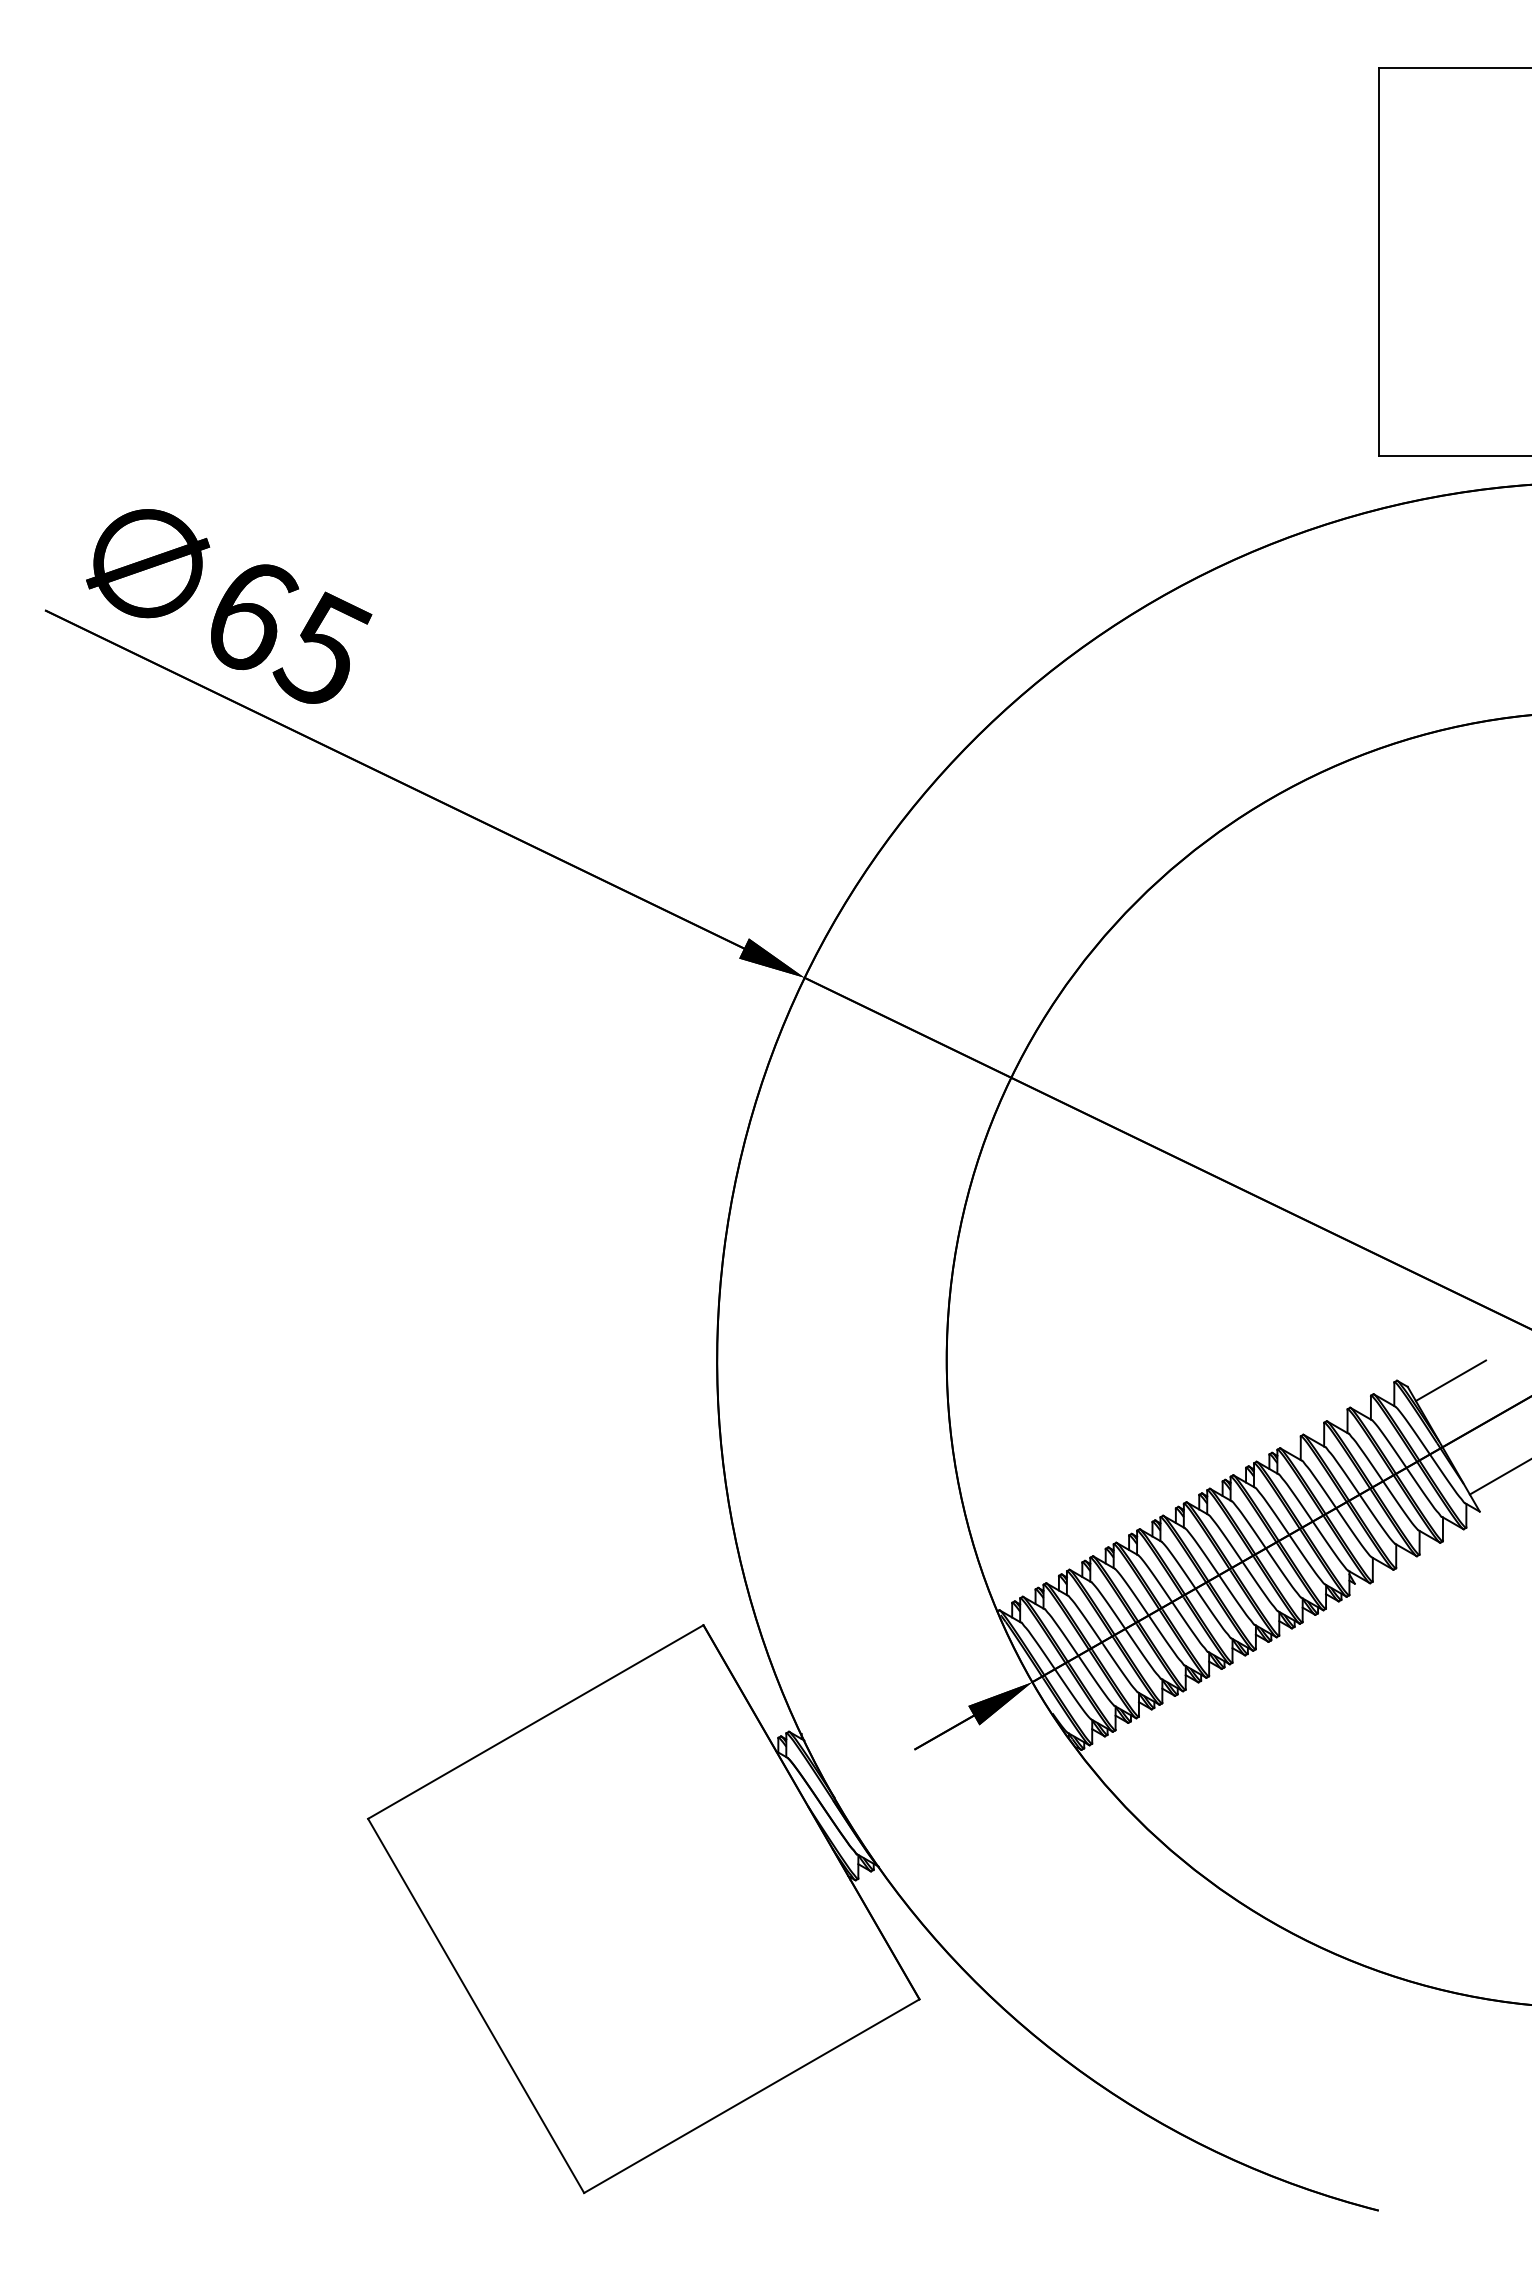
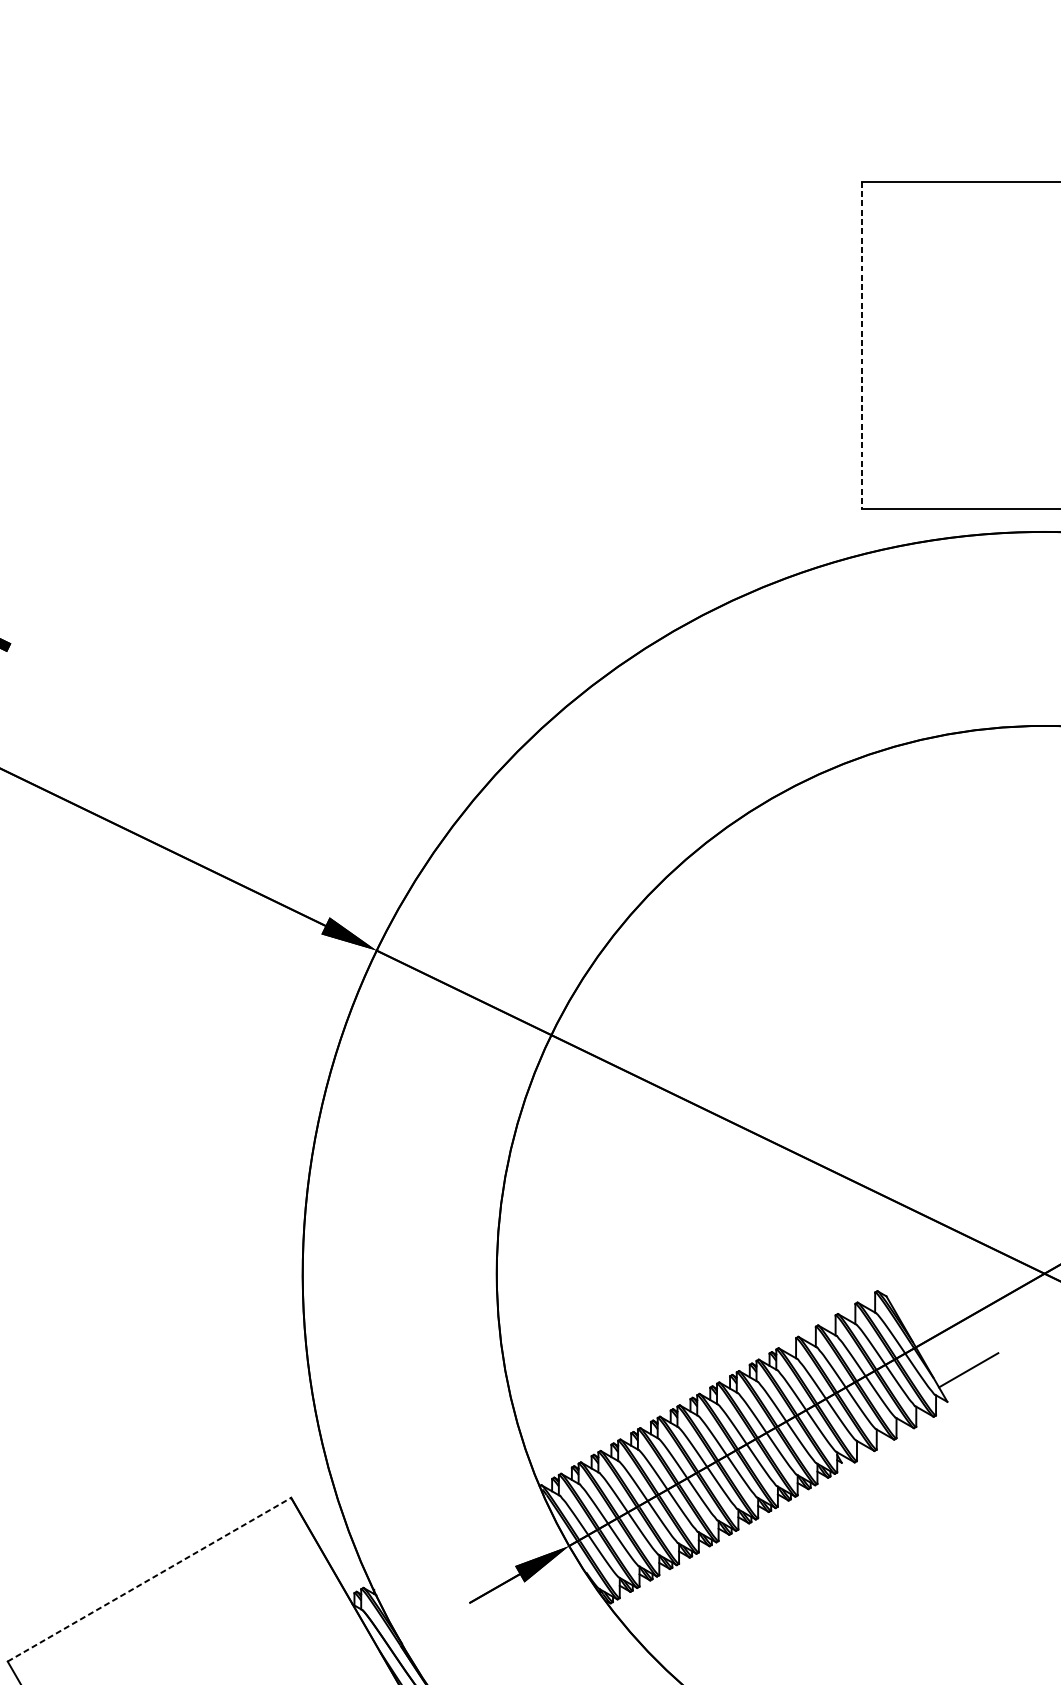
line: (1378, 262) -> (861, 345), solid -> dashed
line: (1450, 1380) -> (922, 1291), removed
line: (535, 1722) -> (149, 1580), solid -> dashed

